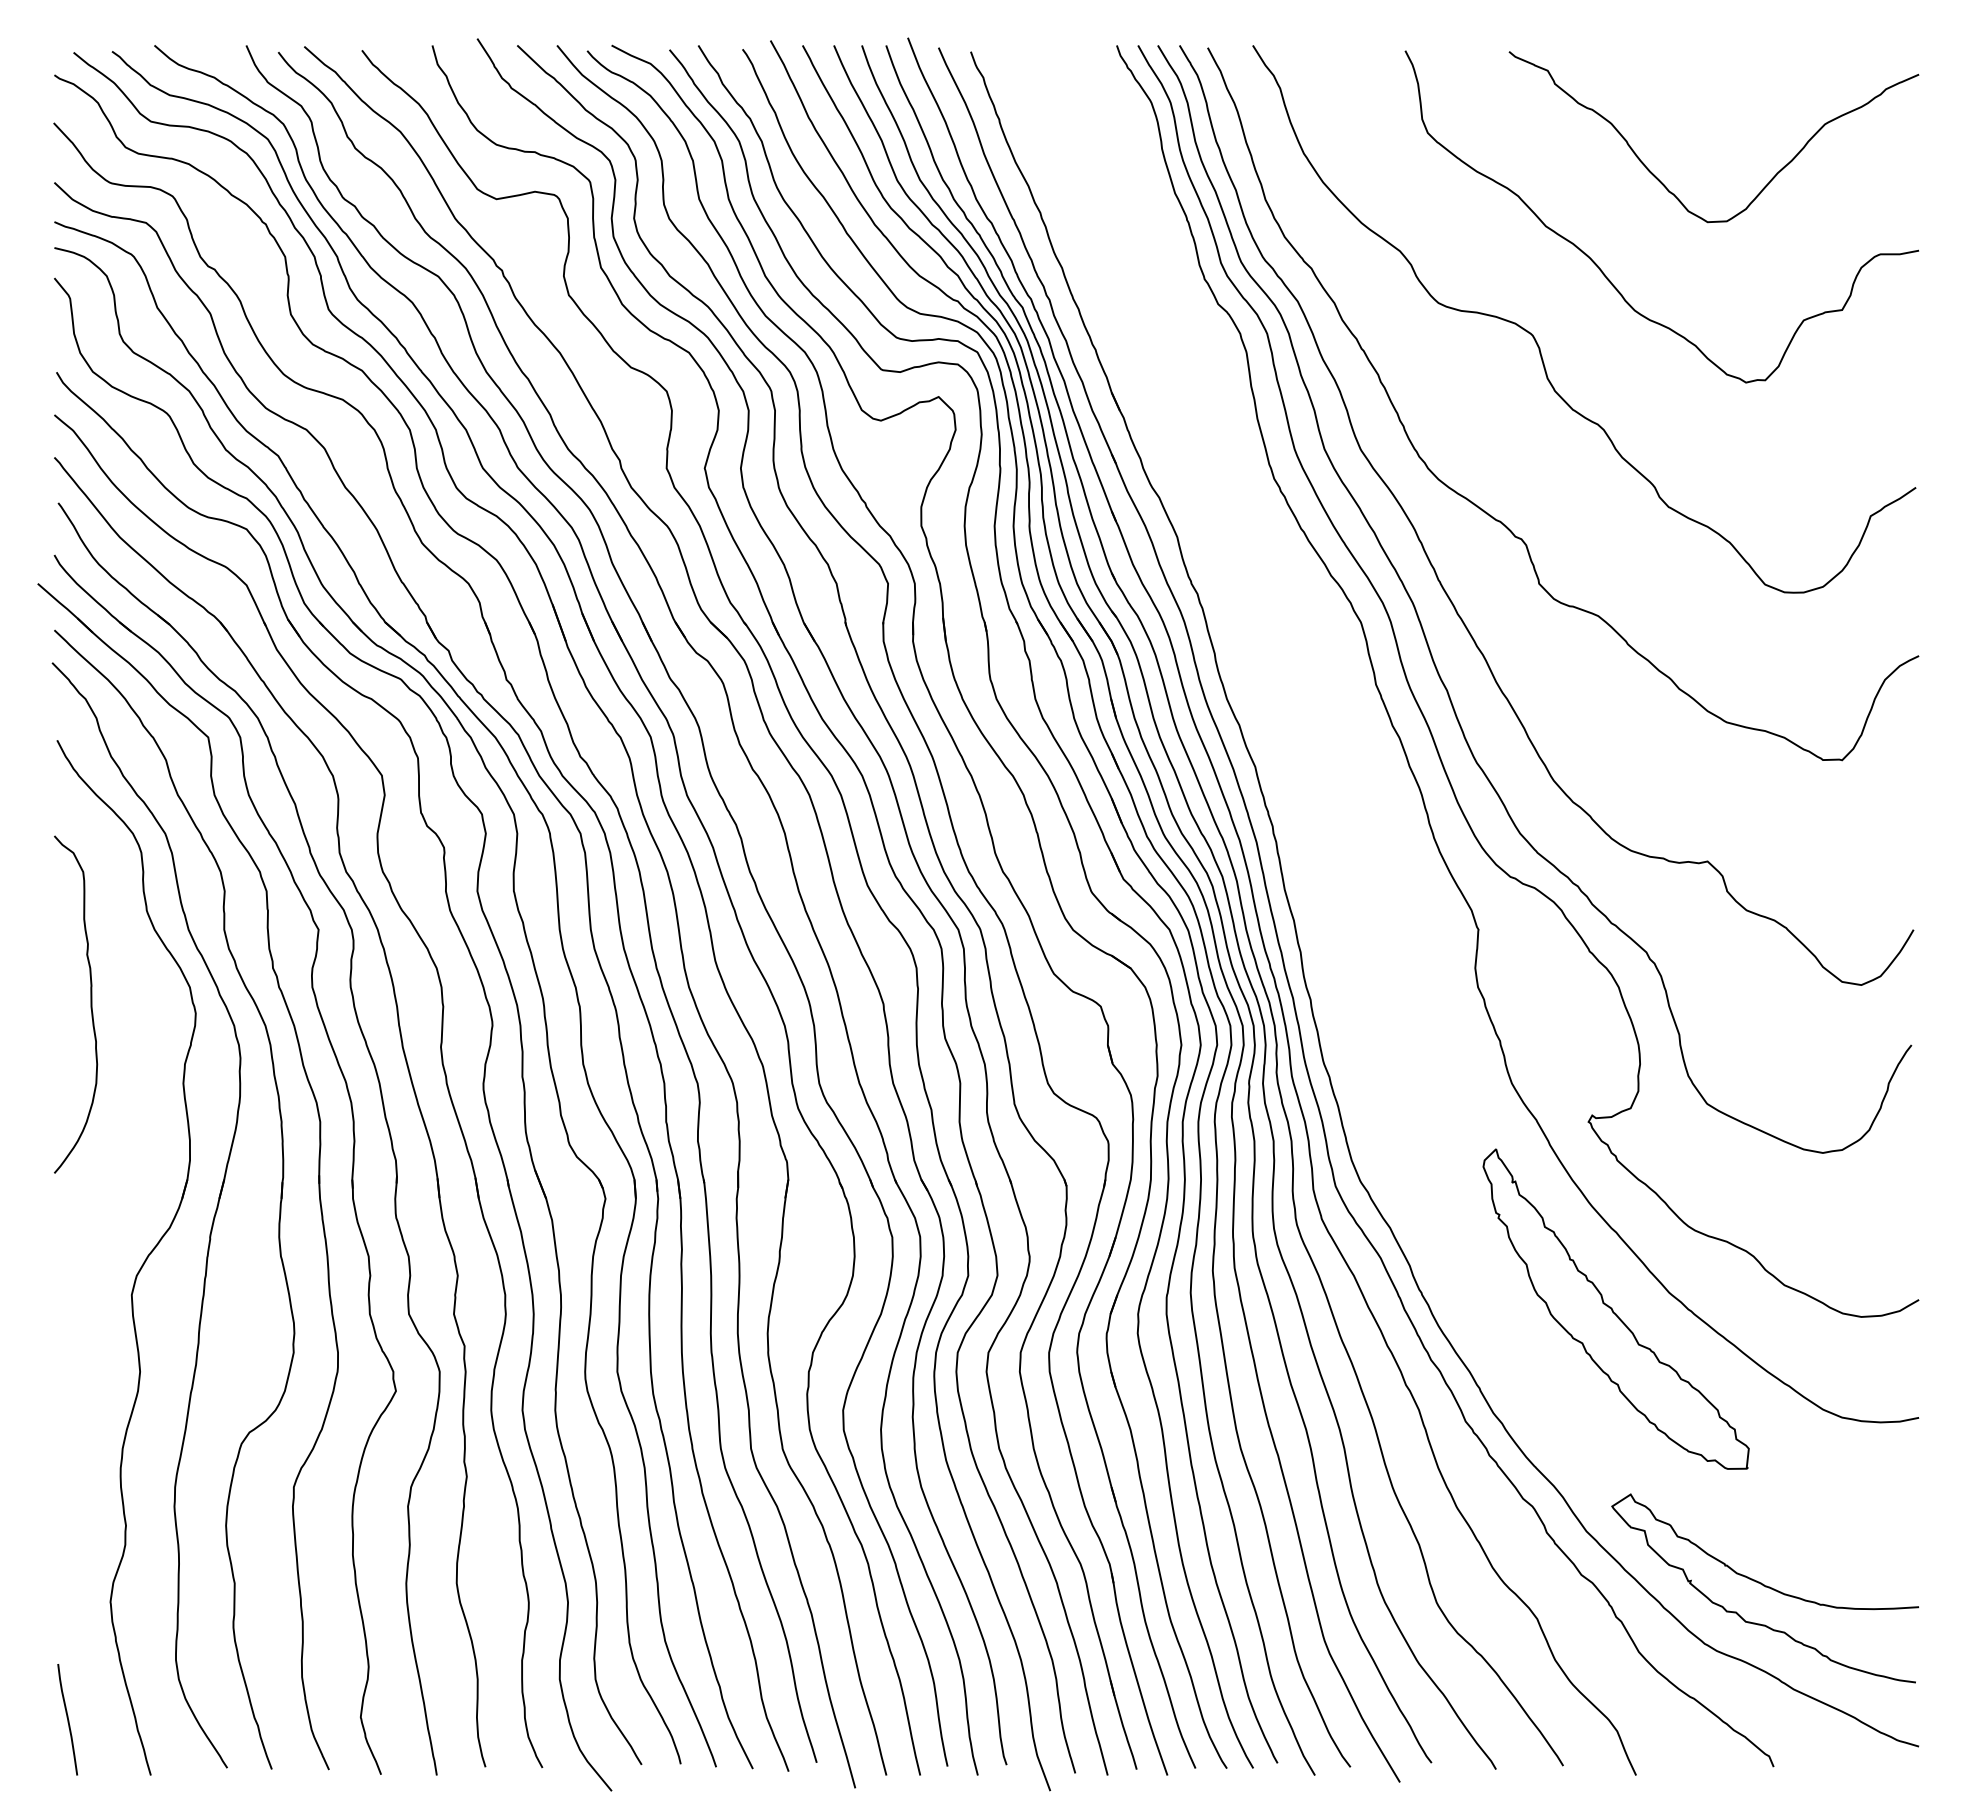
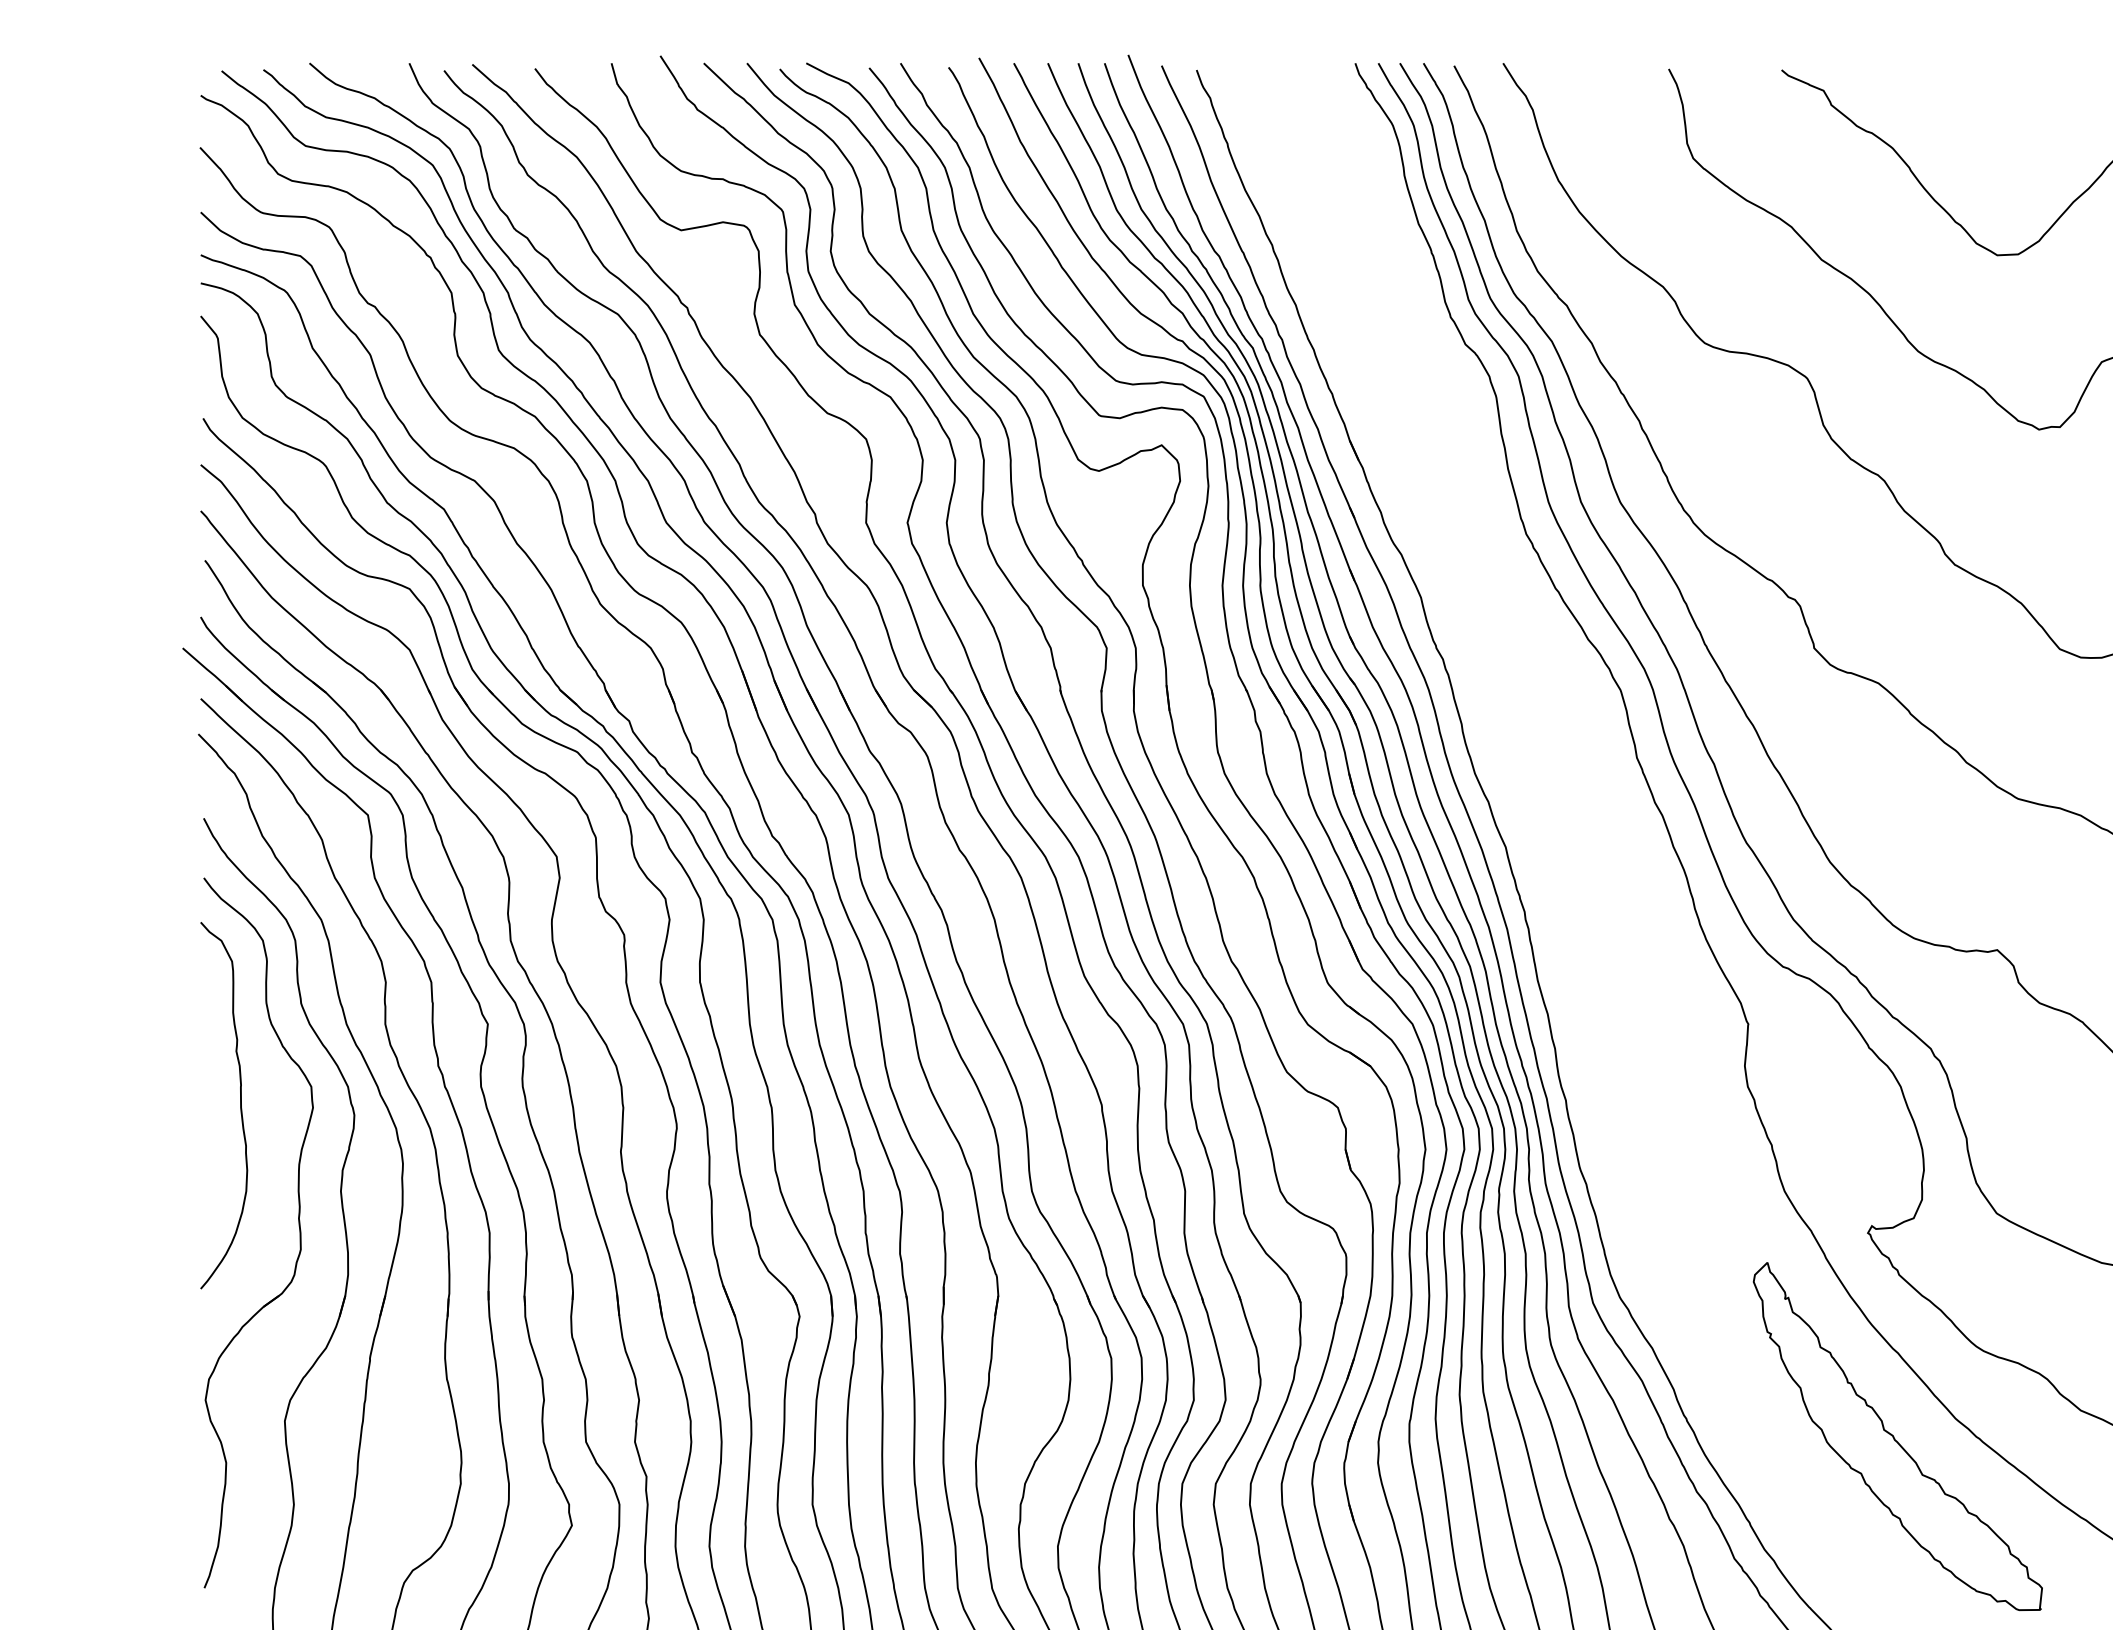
part: (144, 1118) -> (298, 1229), added

